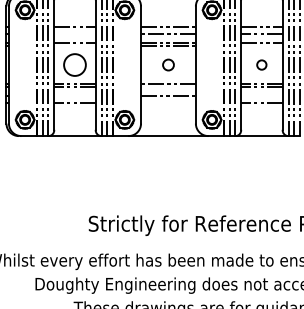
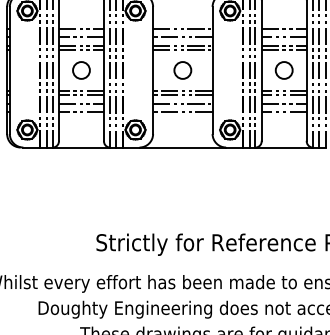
line: (75, 33) -> (81, 36), added
line: (75, 46) -> (81, 50), added
line: (261, 46) -> (283, 50), added
circle: (75, 65) -> (81, 70), size x0.71
circle: (168, 65) -> (182, 70), size x1.43
circle: (261, 65) -> (283, 70), size x1.67
line: (168, 87) -> (182, 94), added
line: (75, 96) -> (81, 104), added
line: (261, 96) -> (283, 104), added
line: (168, 103) -> (182, 112), added

